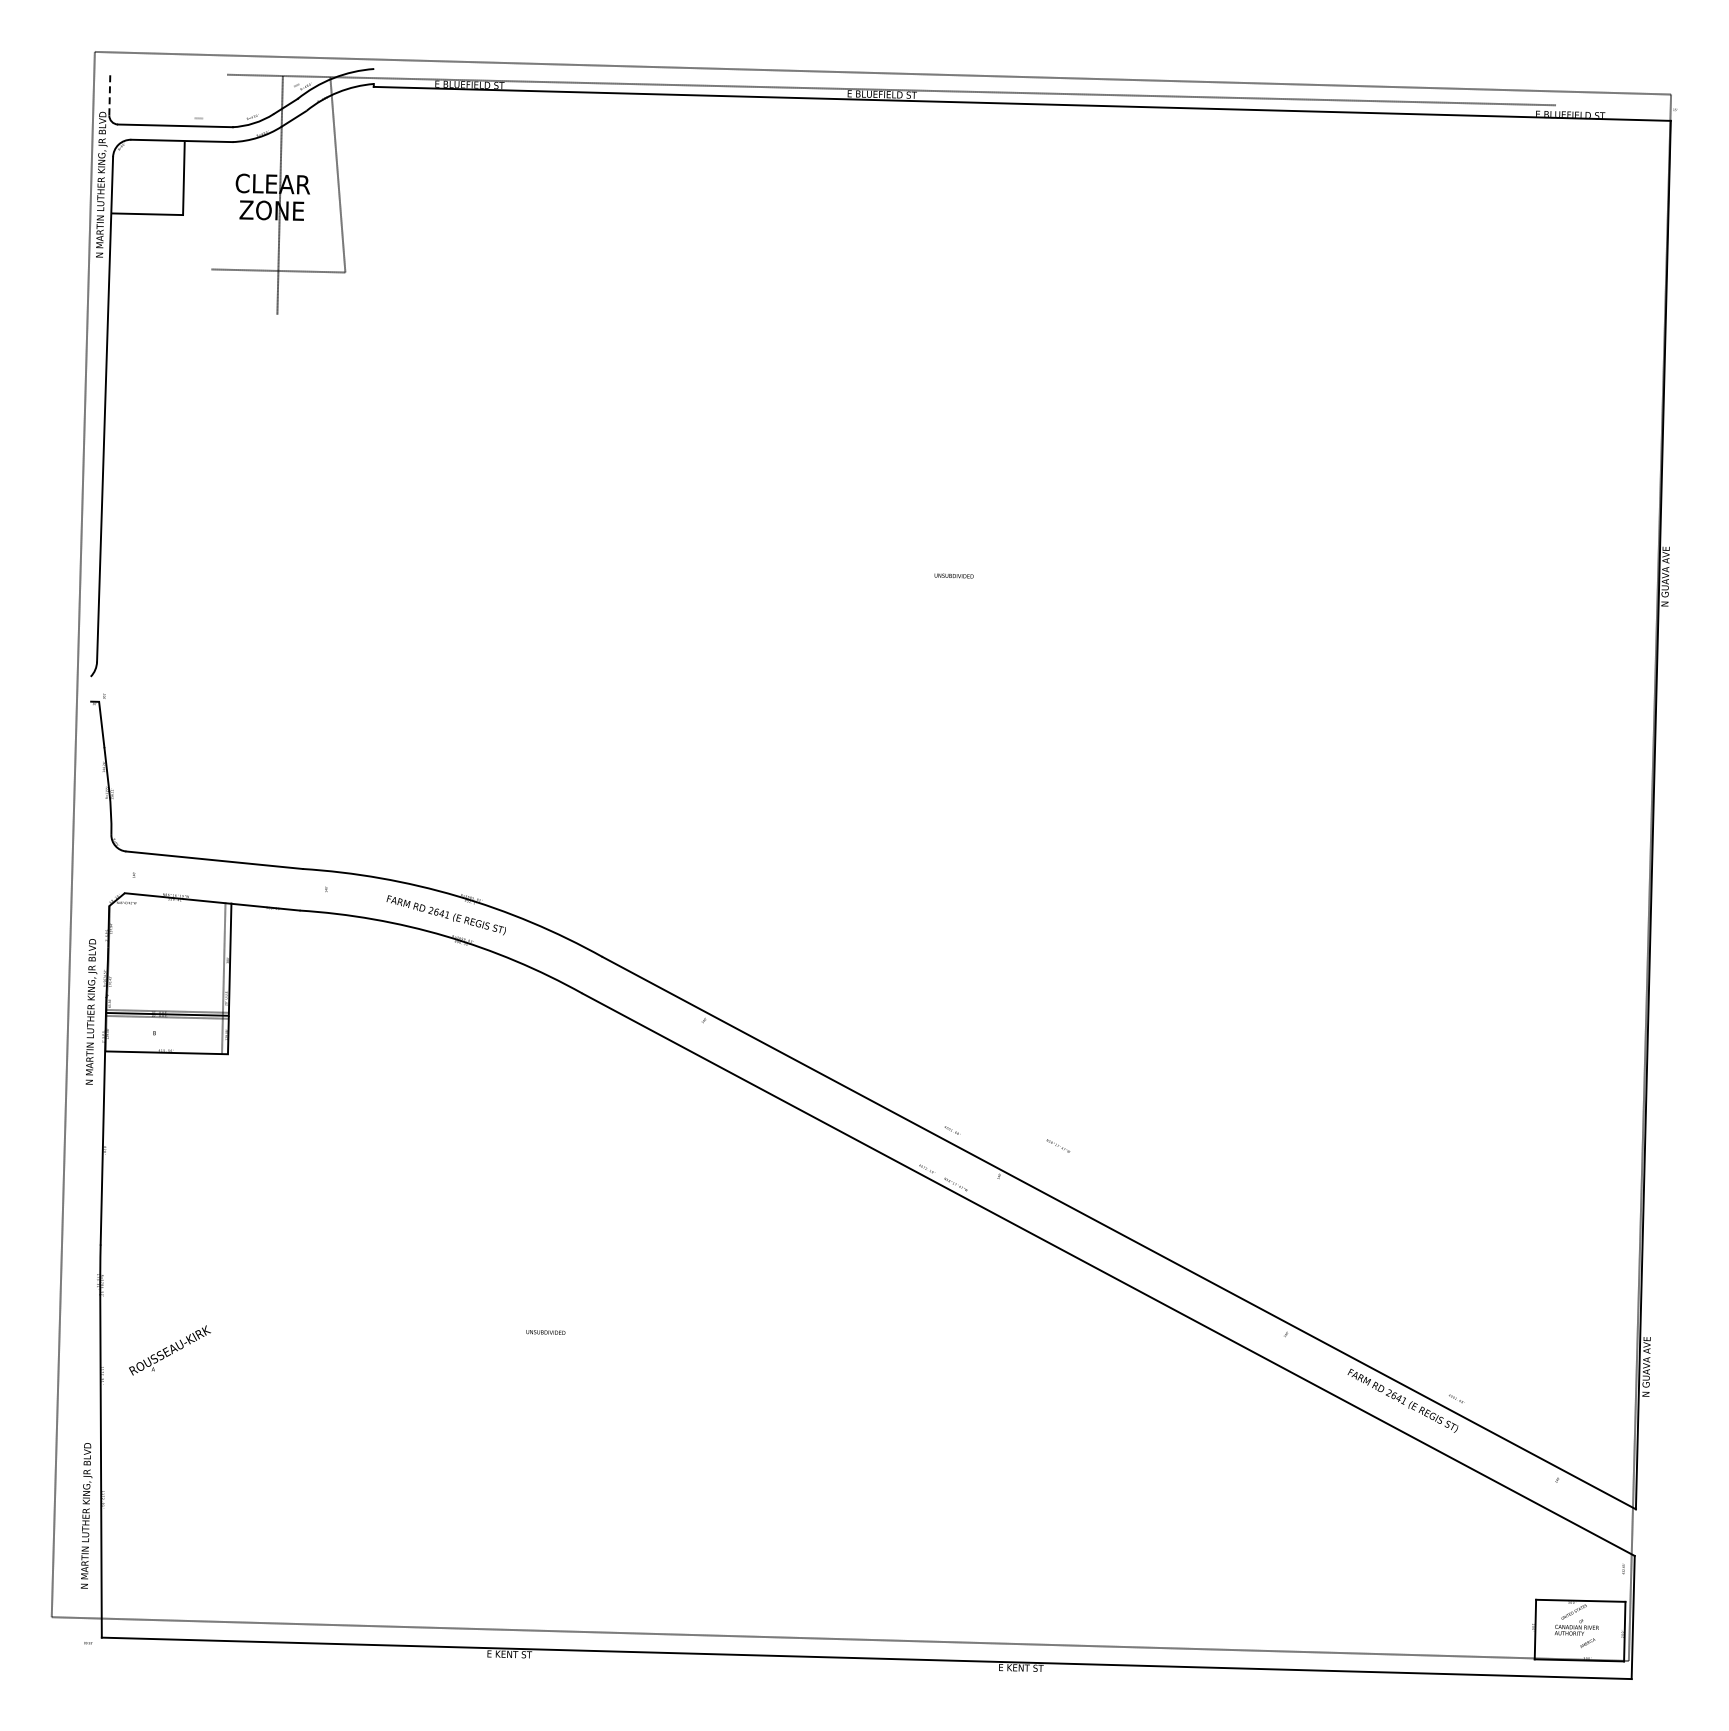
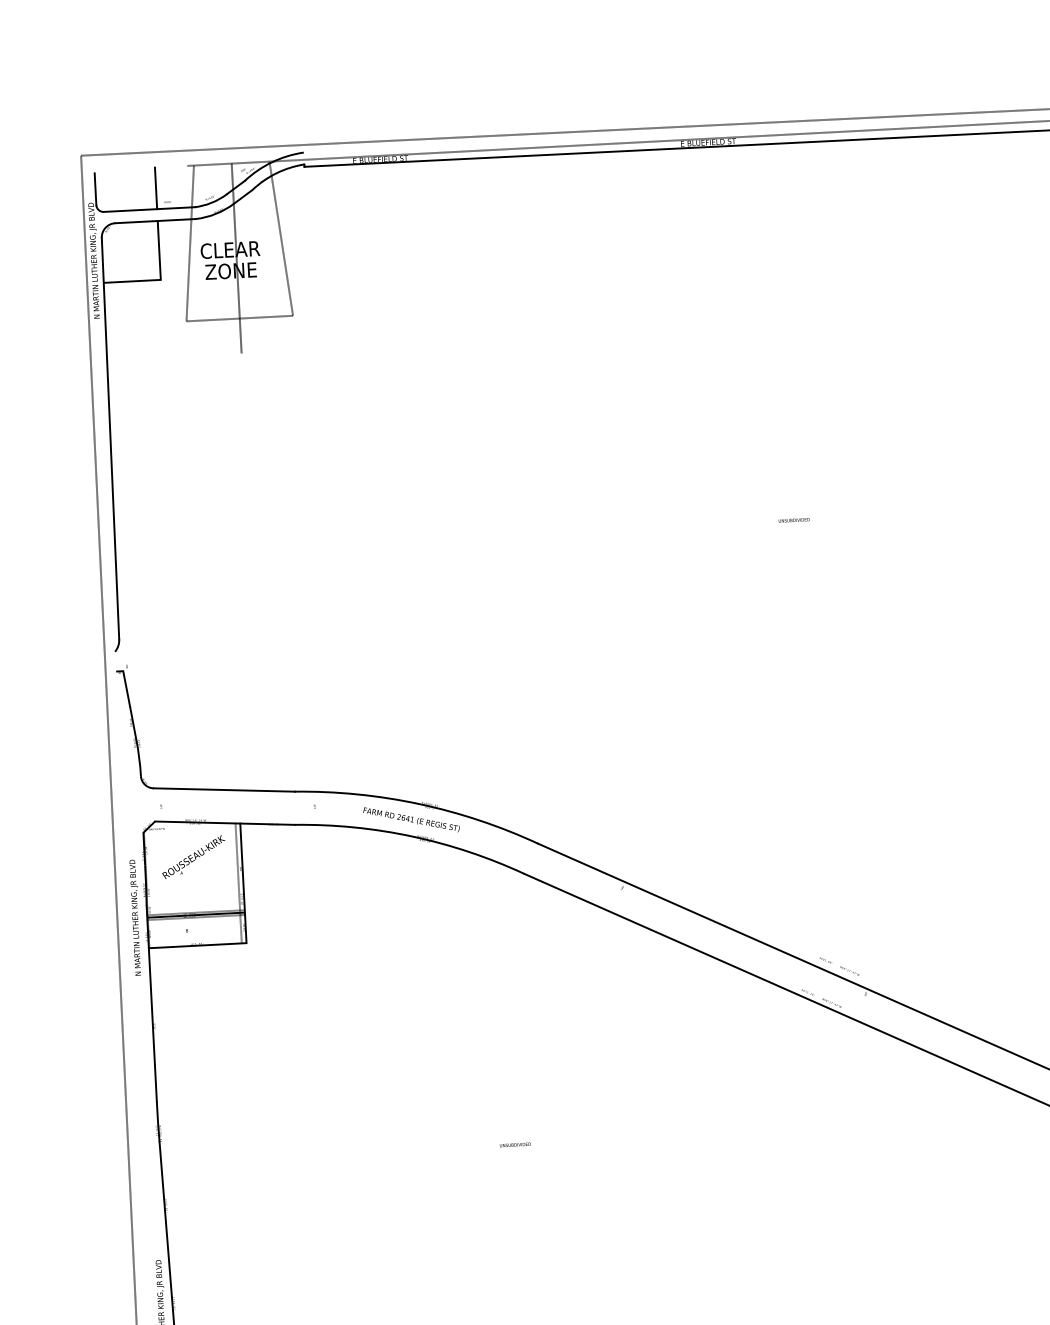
line: (109, 95) -> (95, 189), dashed -> solid
line: (185, 99) -> (155, 188), added
line: (223, 171) -> (190, 242), added
text: (1058, 1145) -> (849, 970), moved
text: (170, 1350) -> (194, 857), moved

